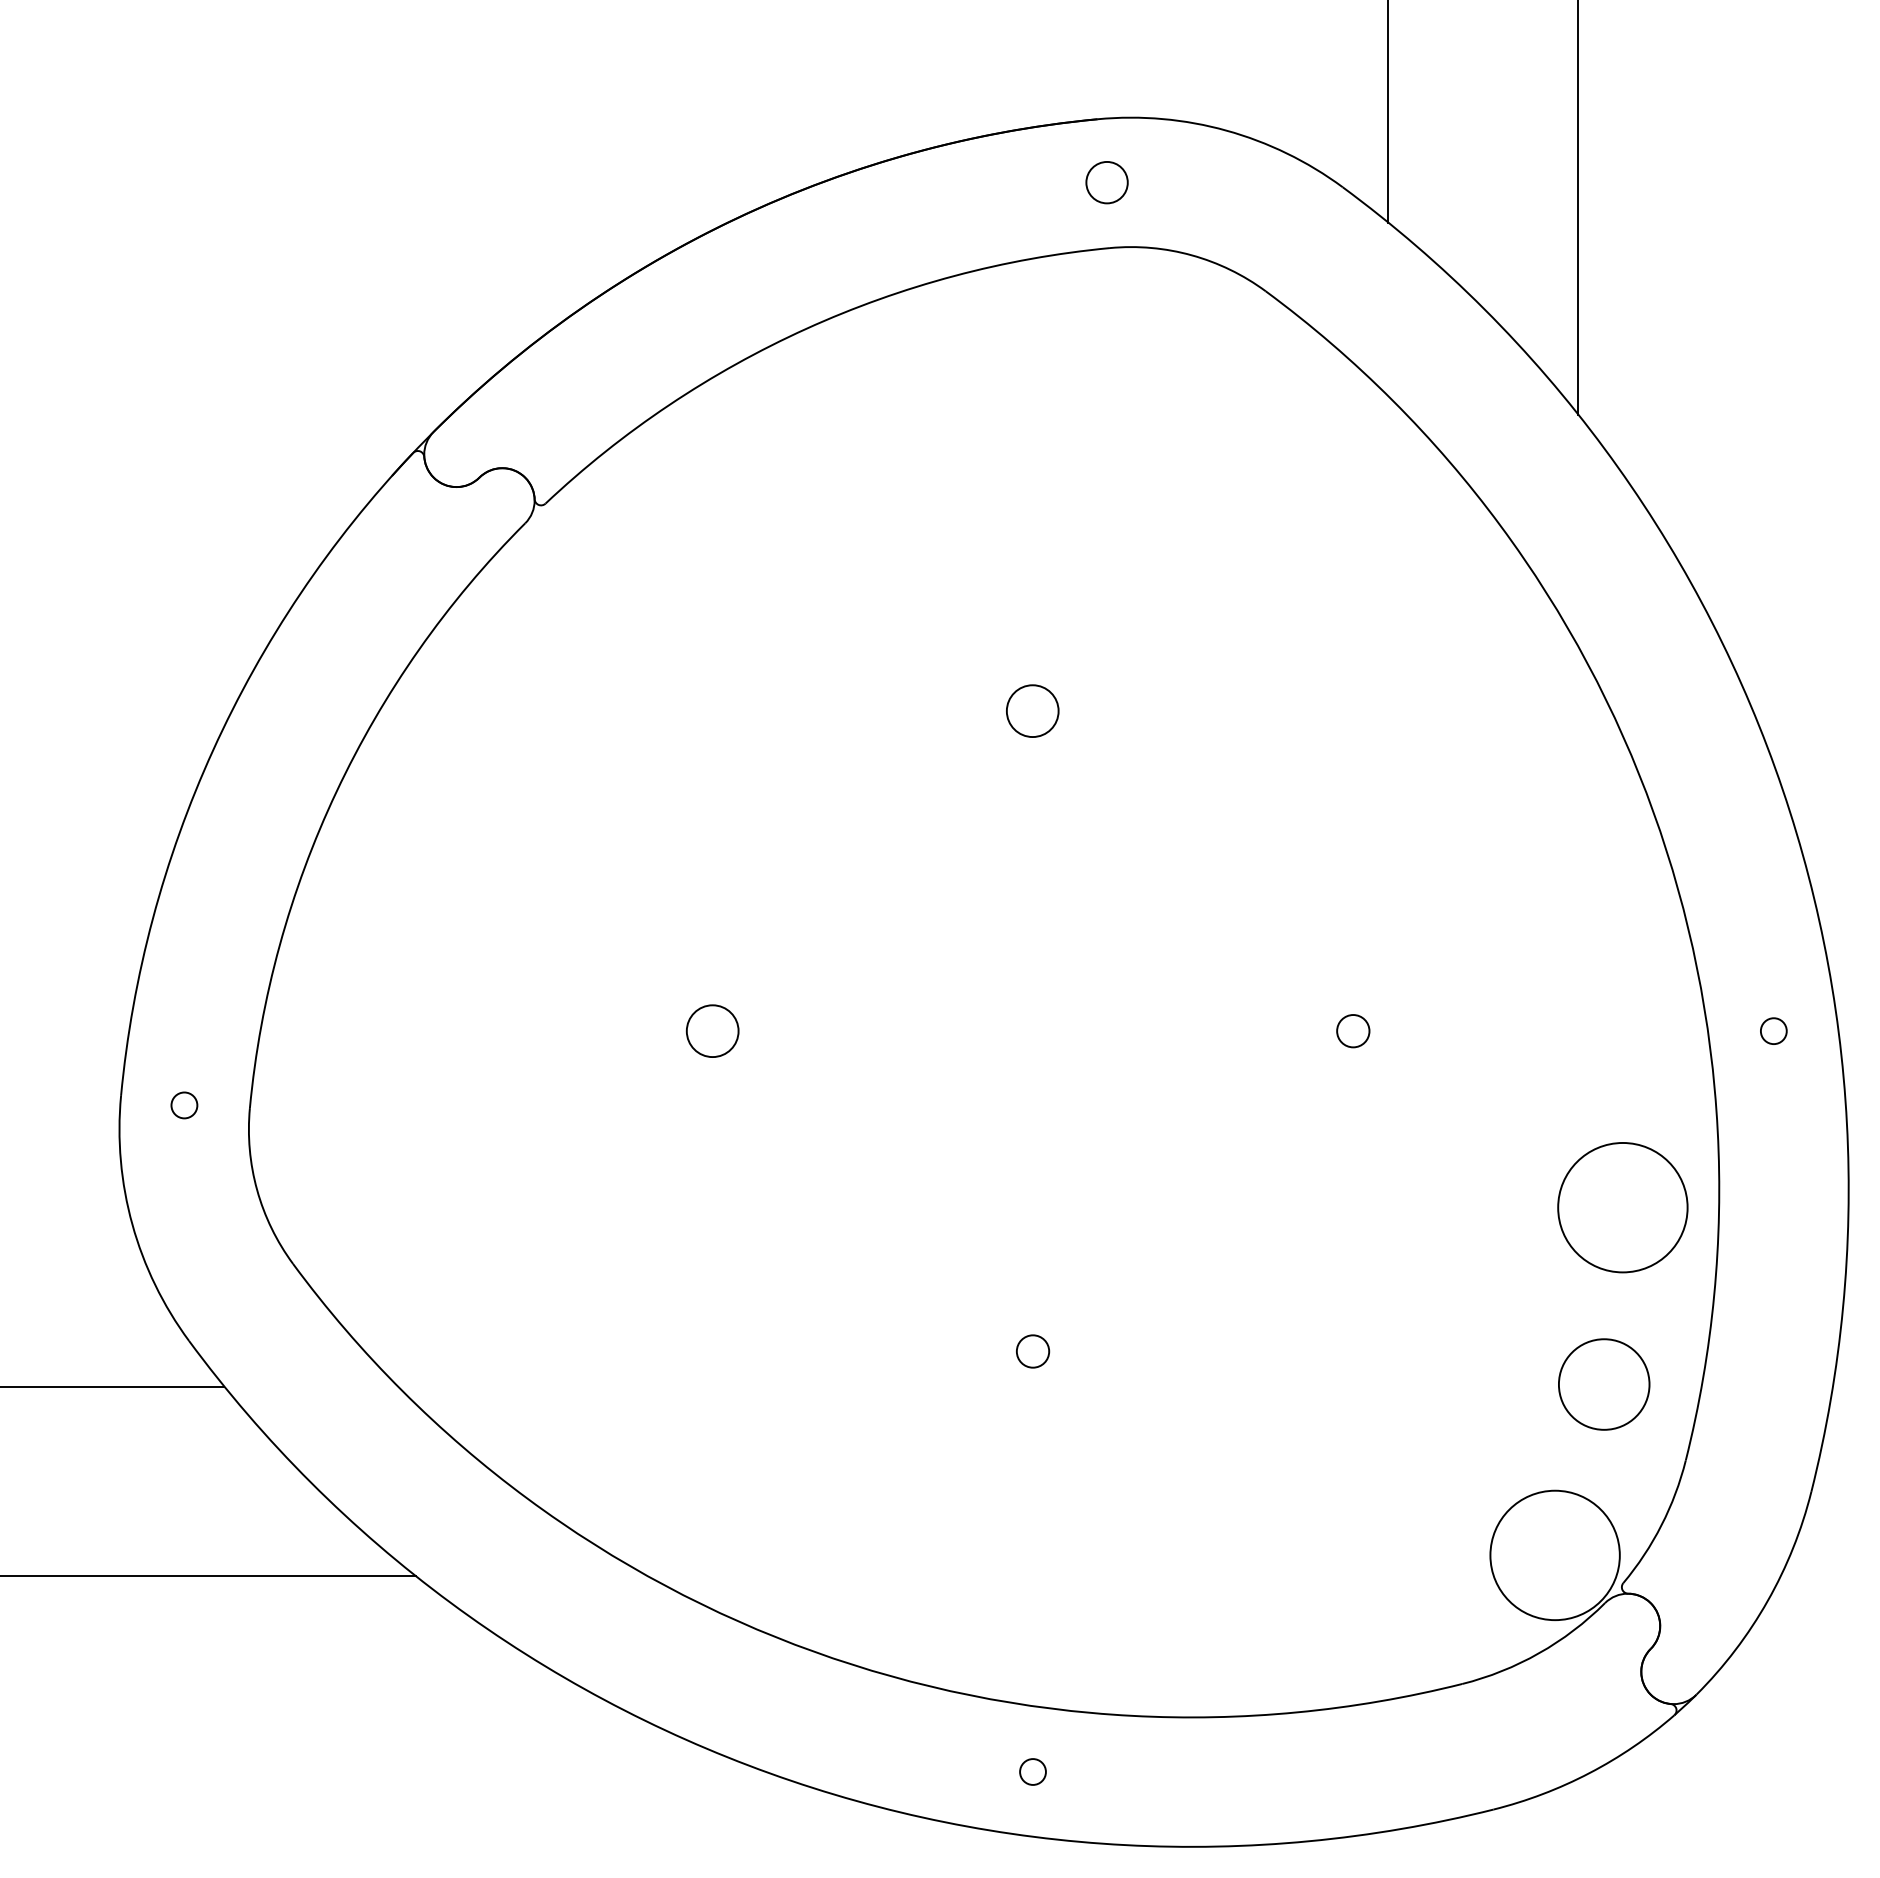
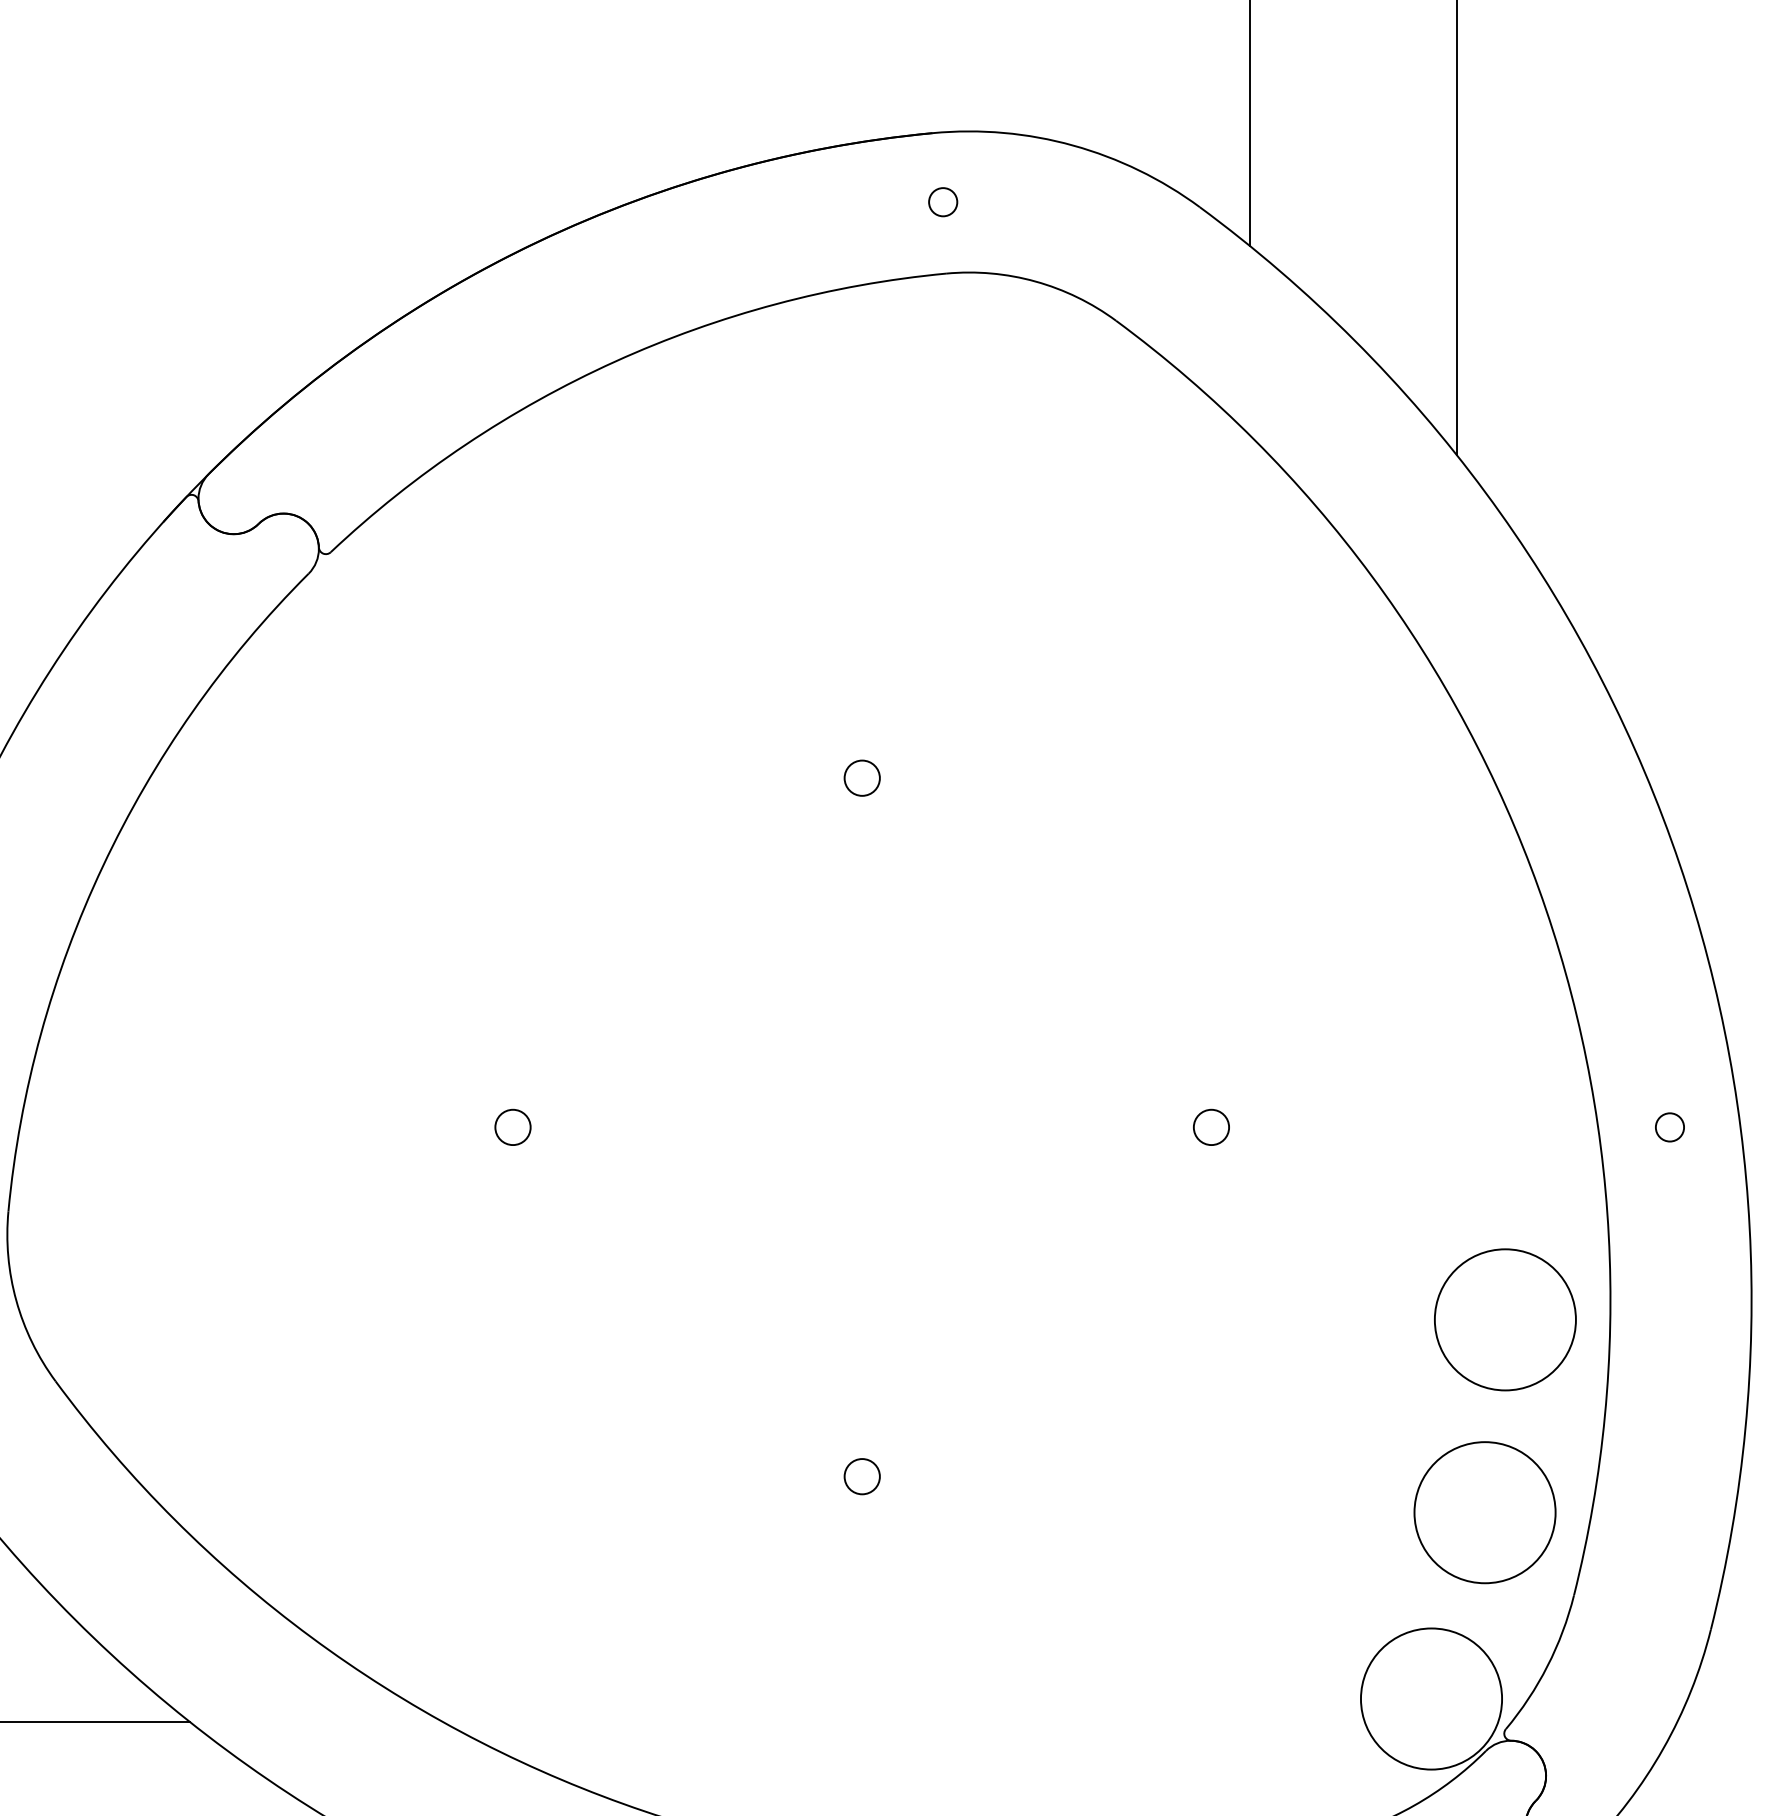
circle: (1107, 182) -> (943, 202), size x0.62
circle: (1033, 710) -> (862, 777), size x0.62
circle: (712, 1031) -> (512, 1127), size x0.62
circle: (1603, 1384) -> (1484, 1512), size x1.43

